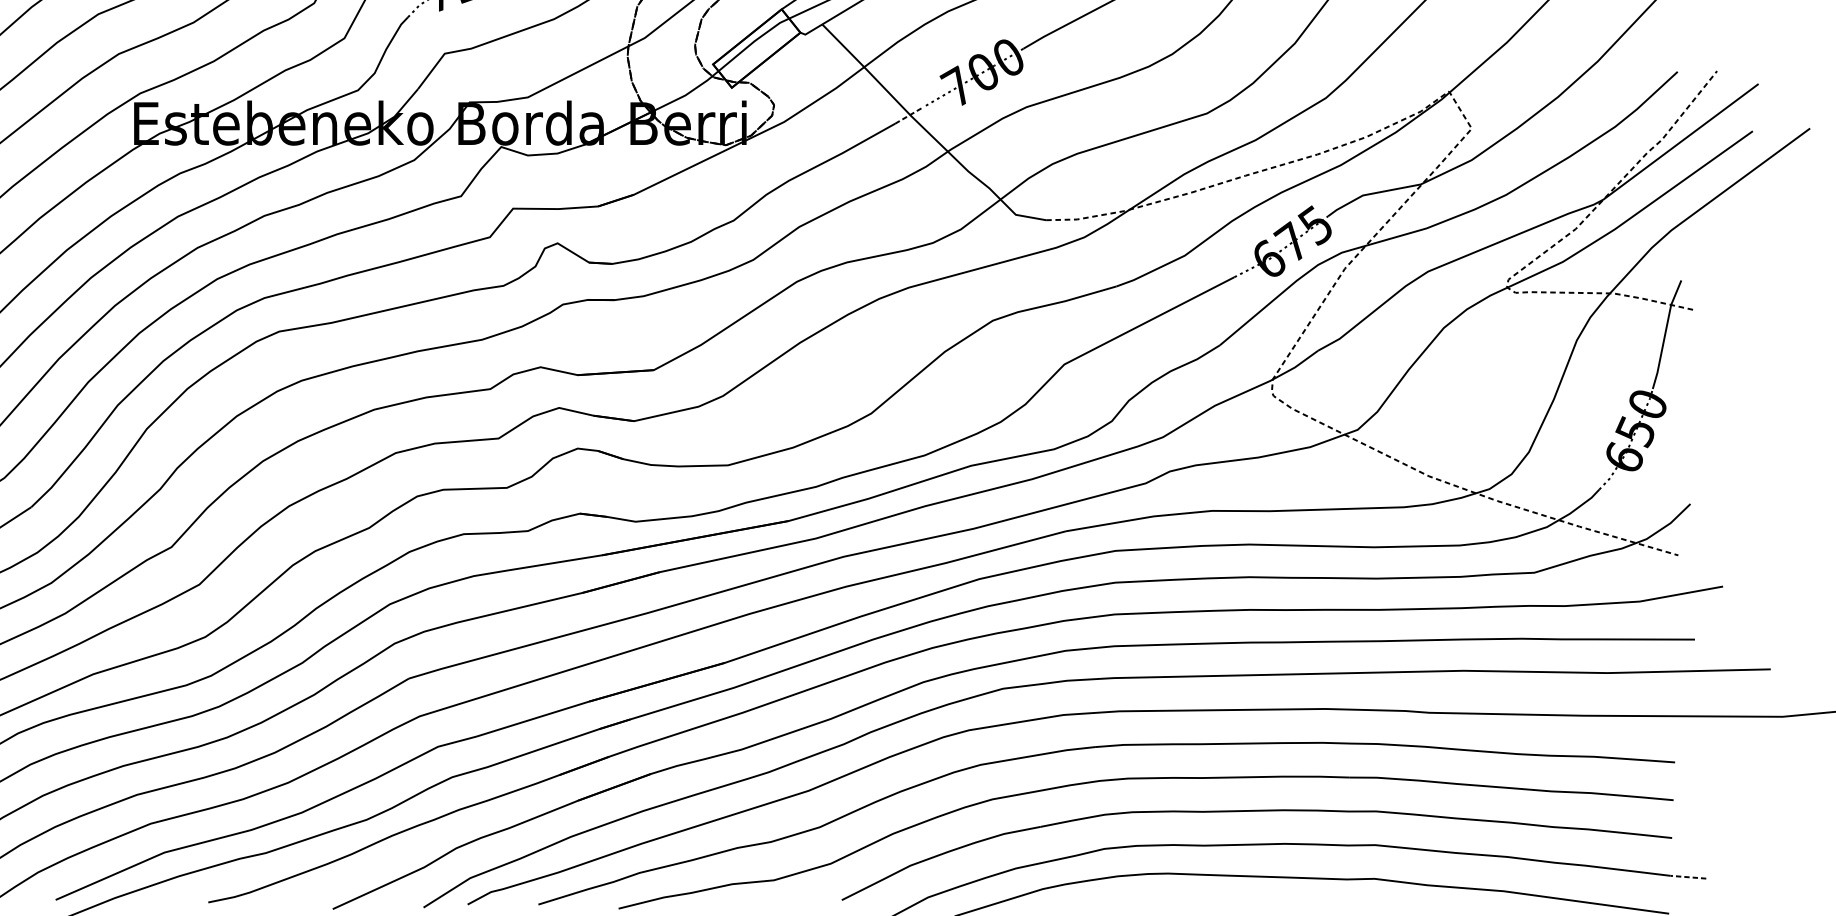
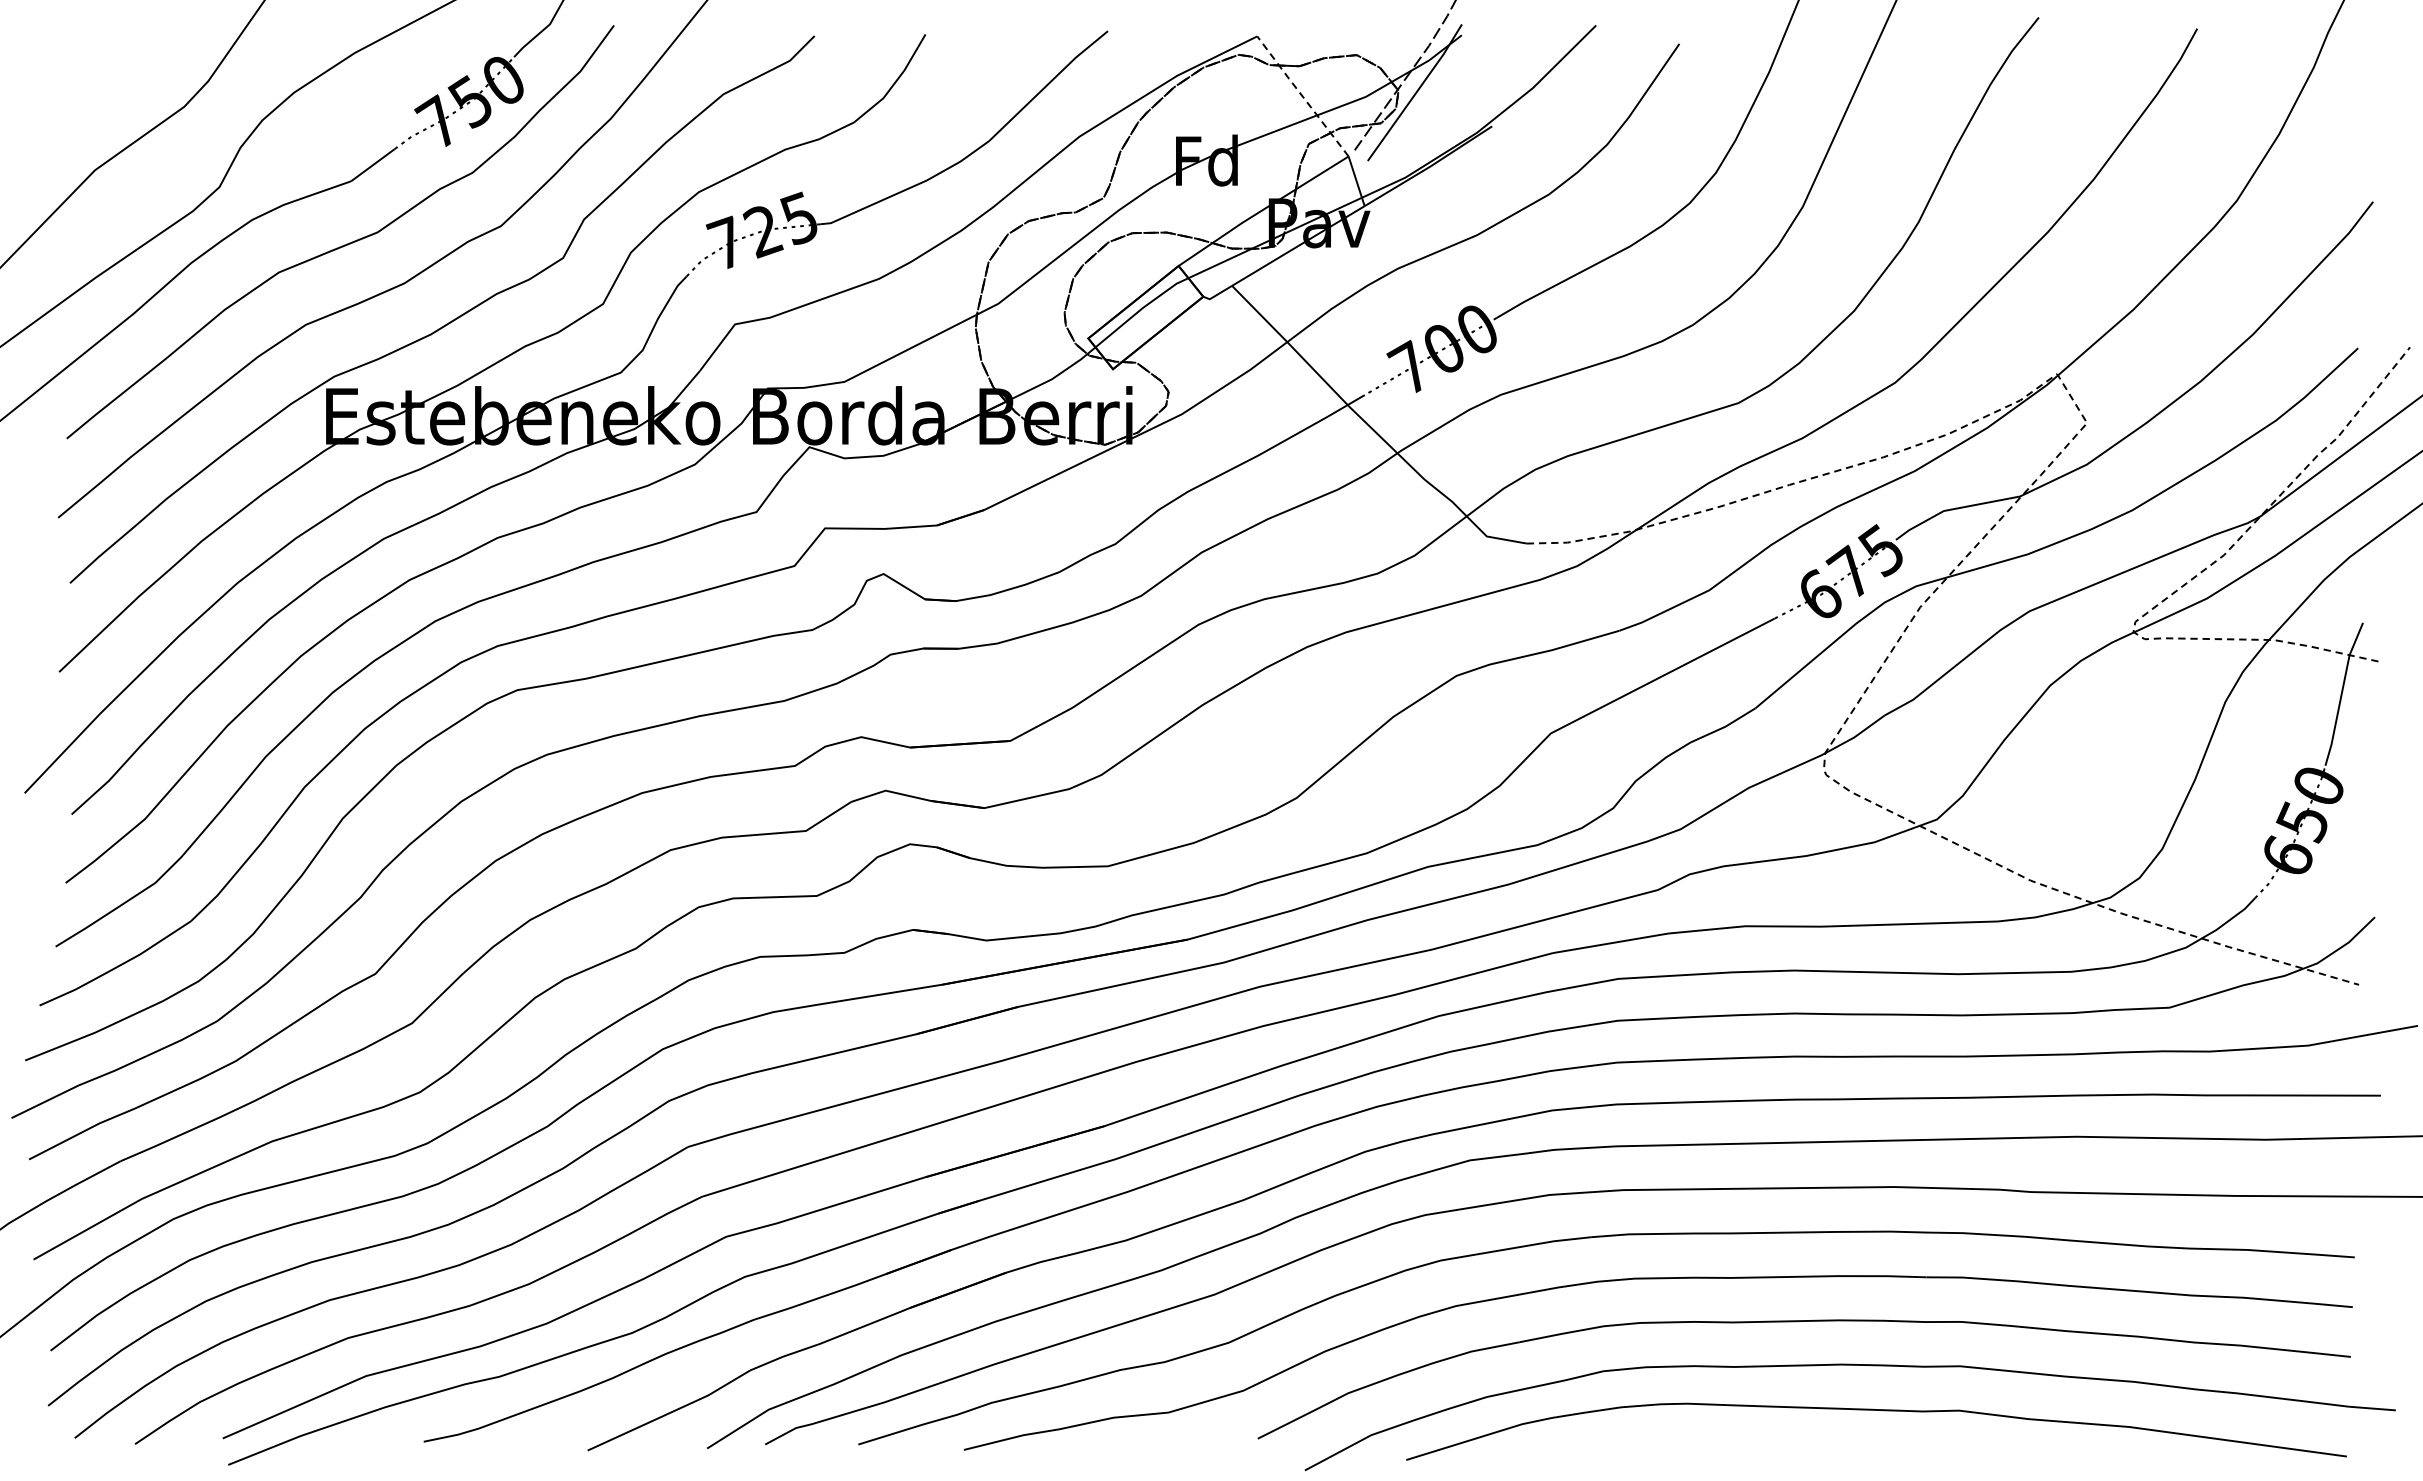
line: (909, 115) -> (1346, 405), dashed -> solid
line: (1688, 877) -> (2372, 1408), dashed -> solid

